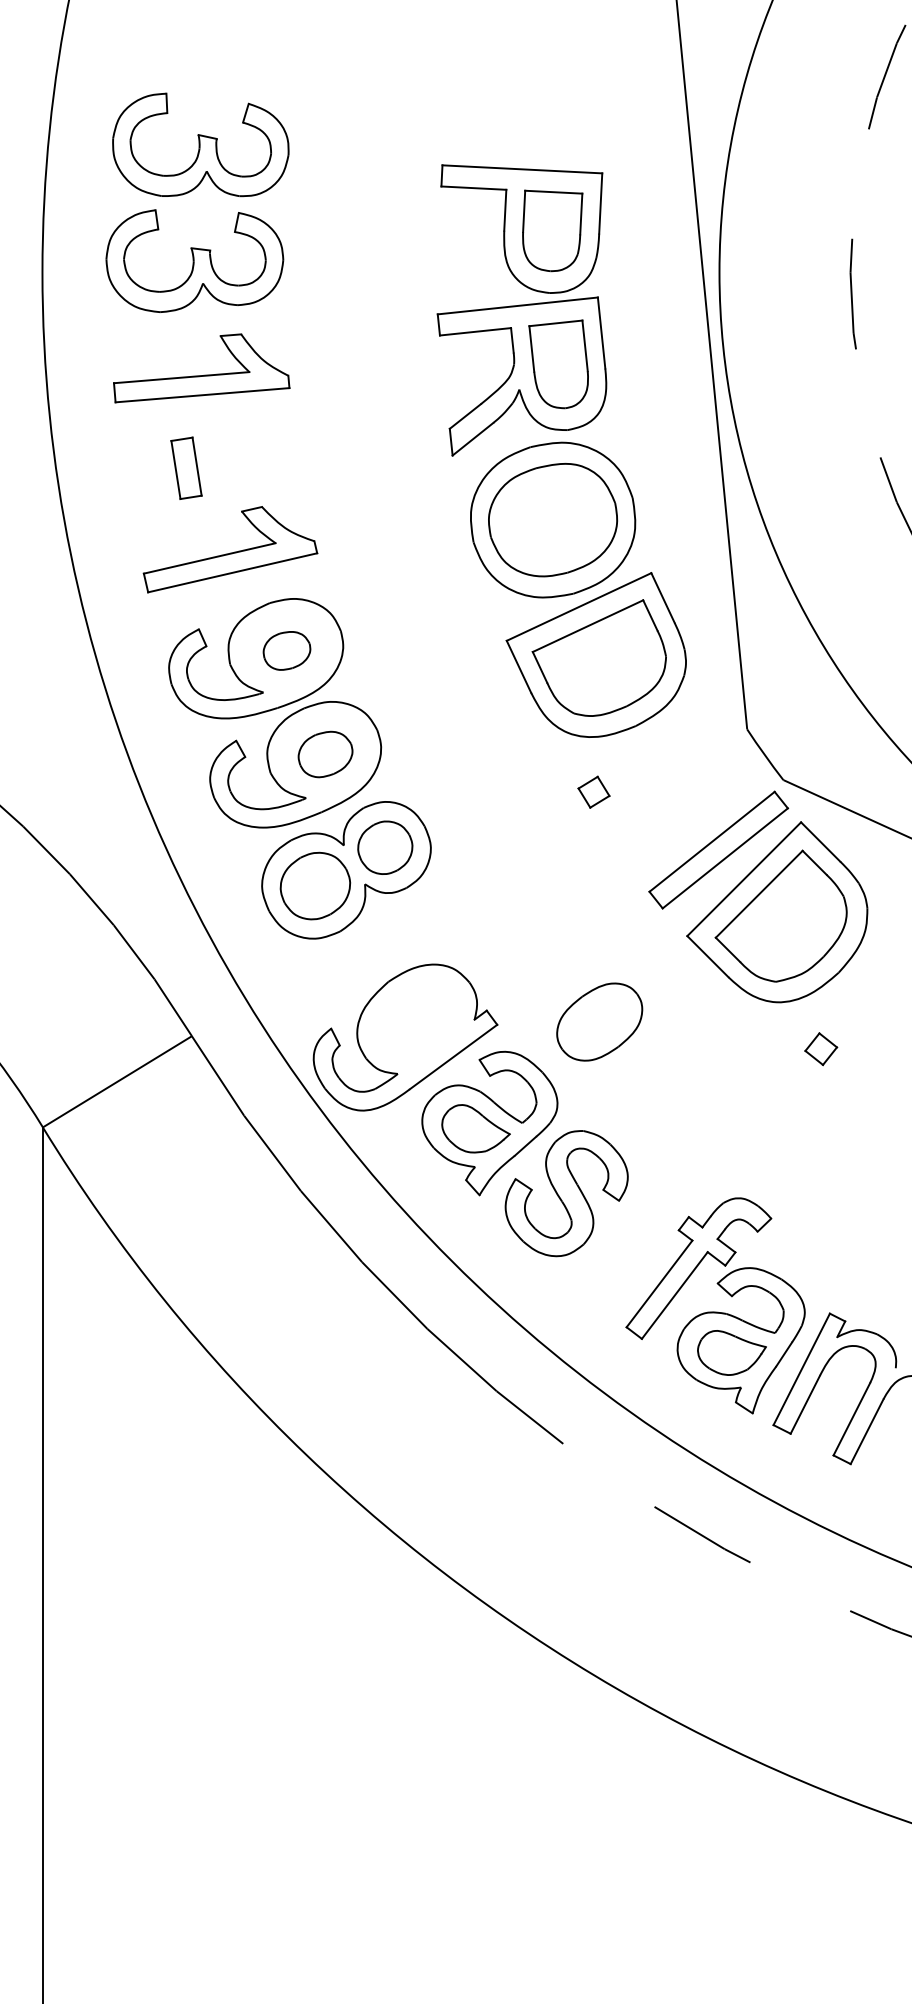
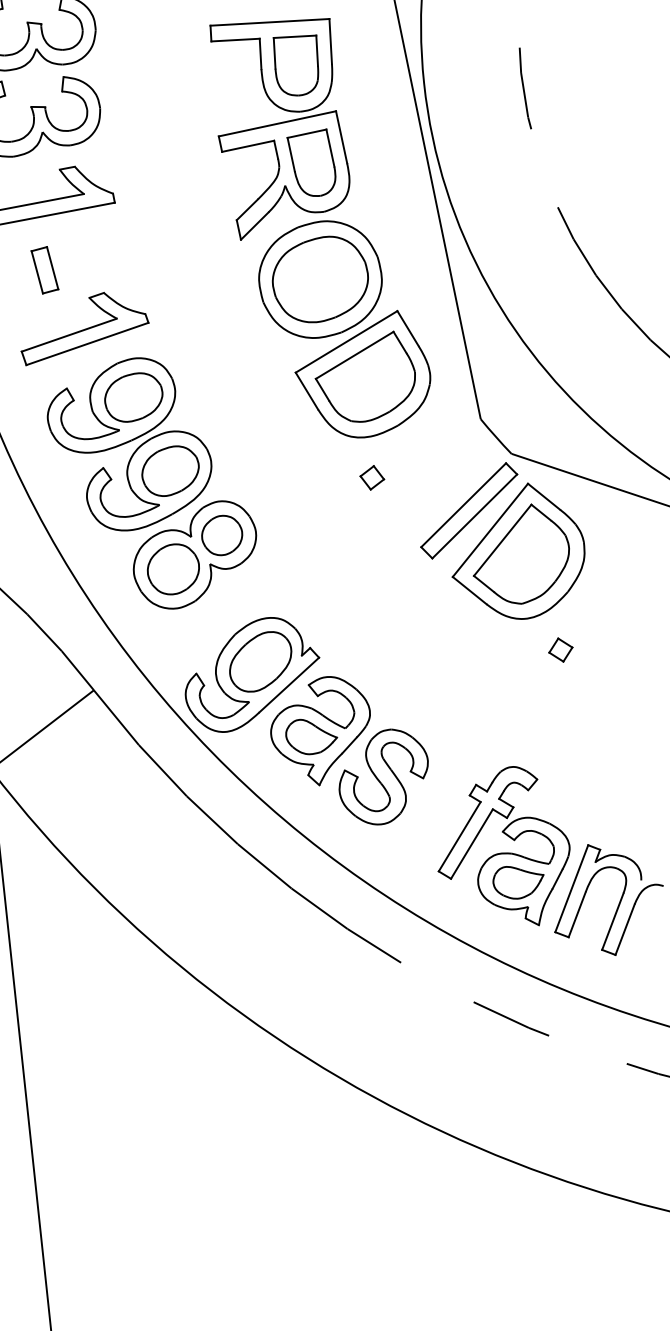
part: (286, 650) -> (133, 397), size x1.67
part: (325, 754) -> (170, 471), size x1.43
part: (599, 1021) -> (260, 661), moved

